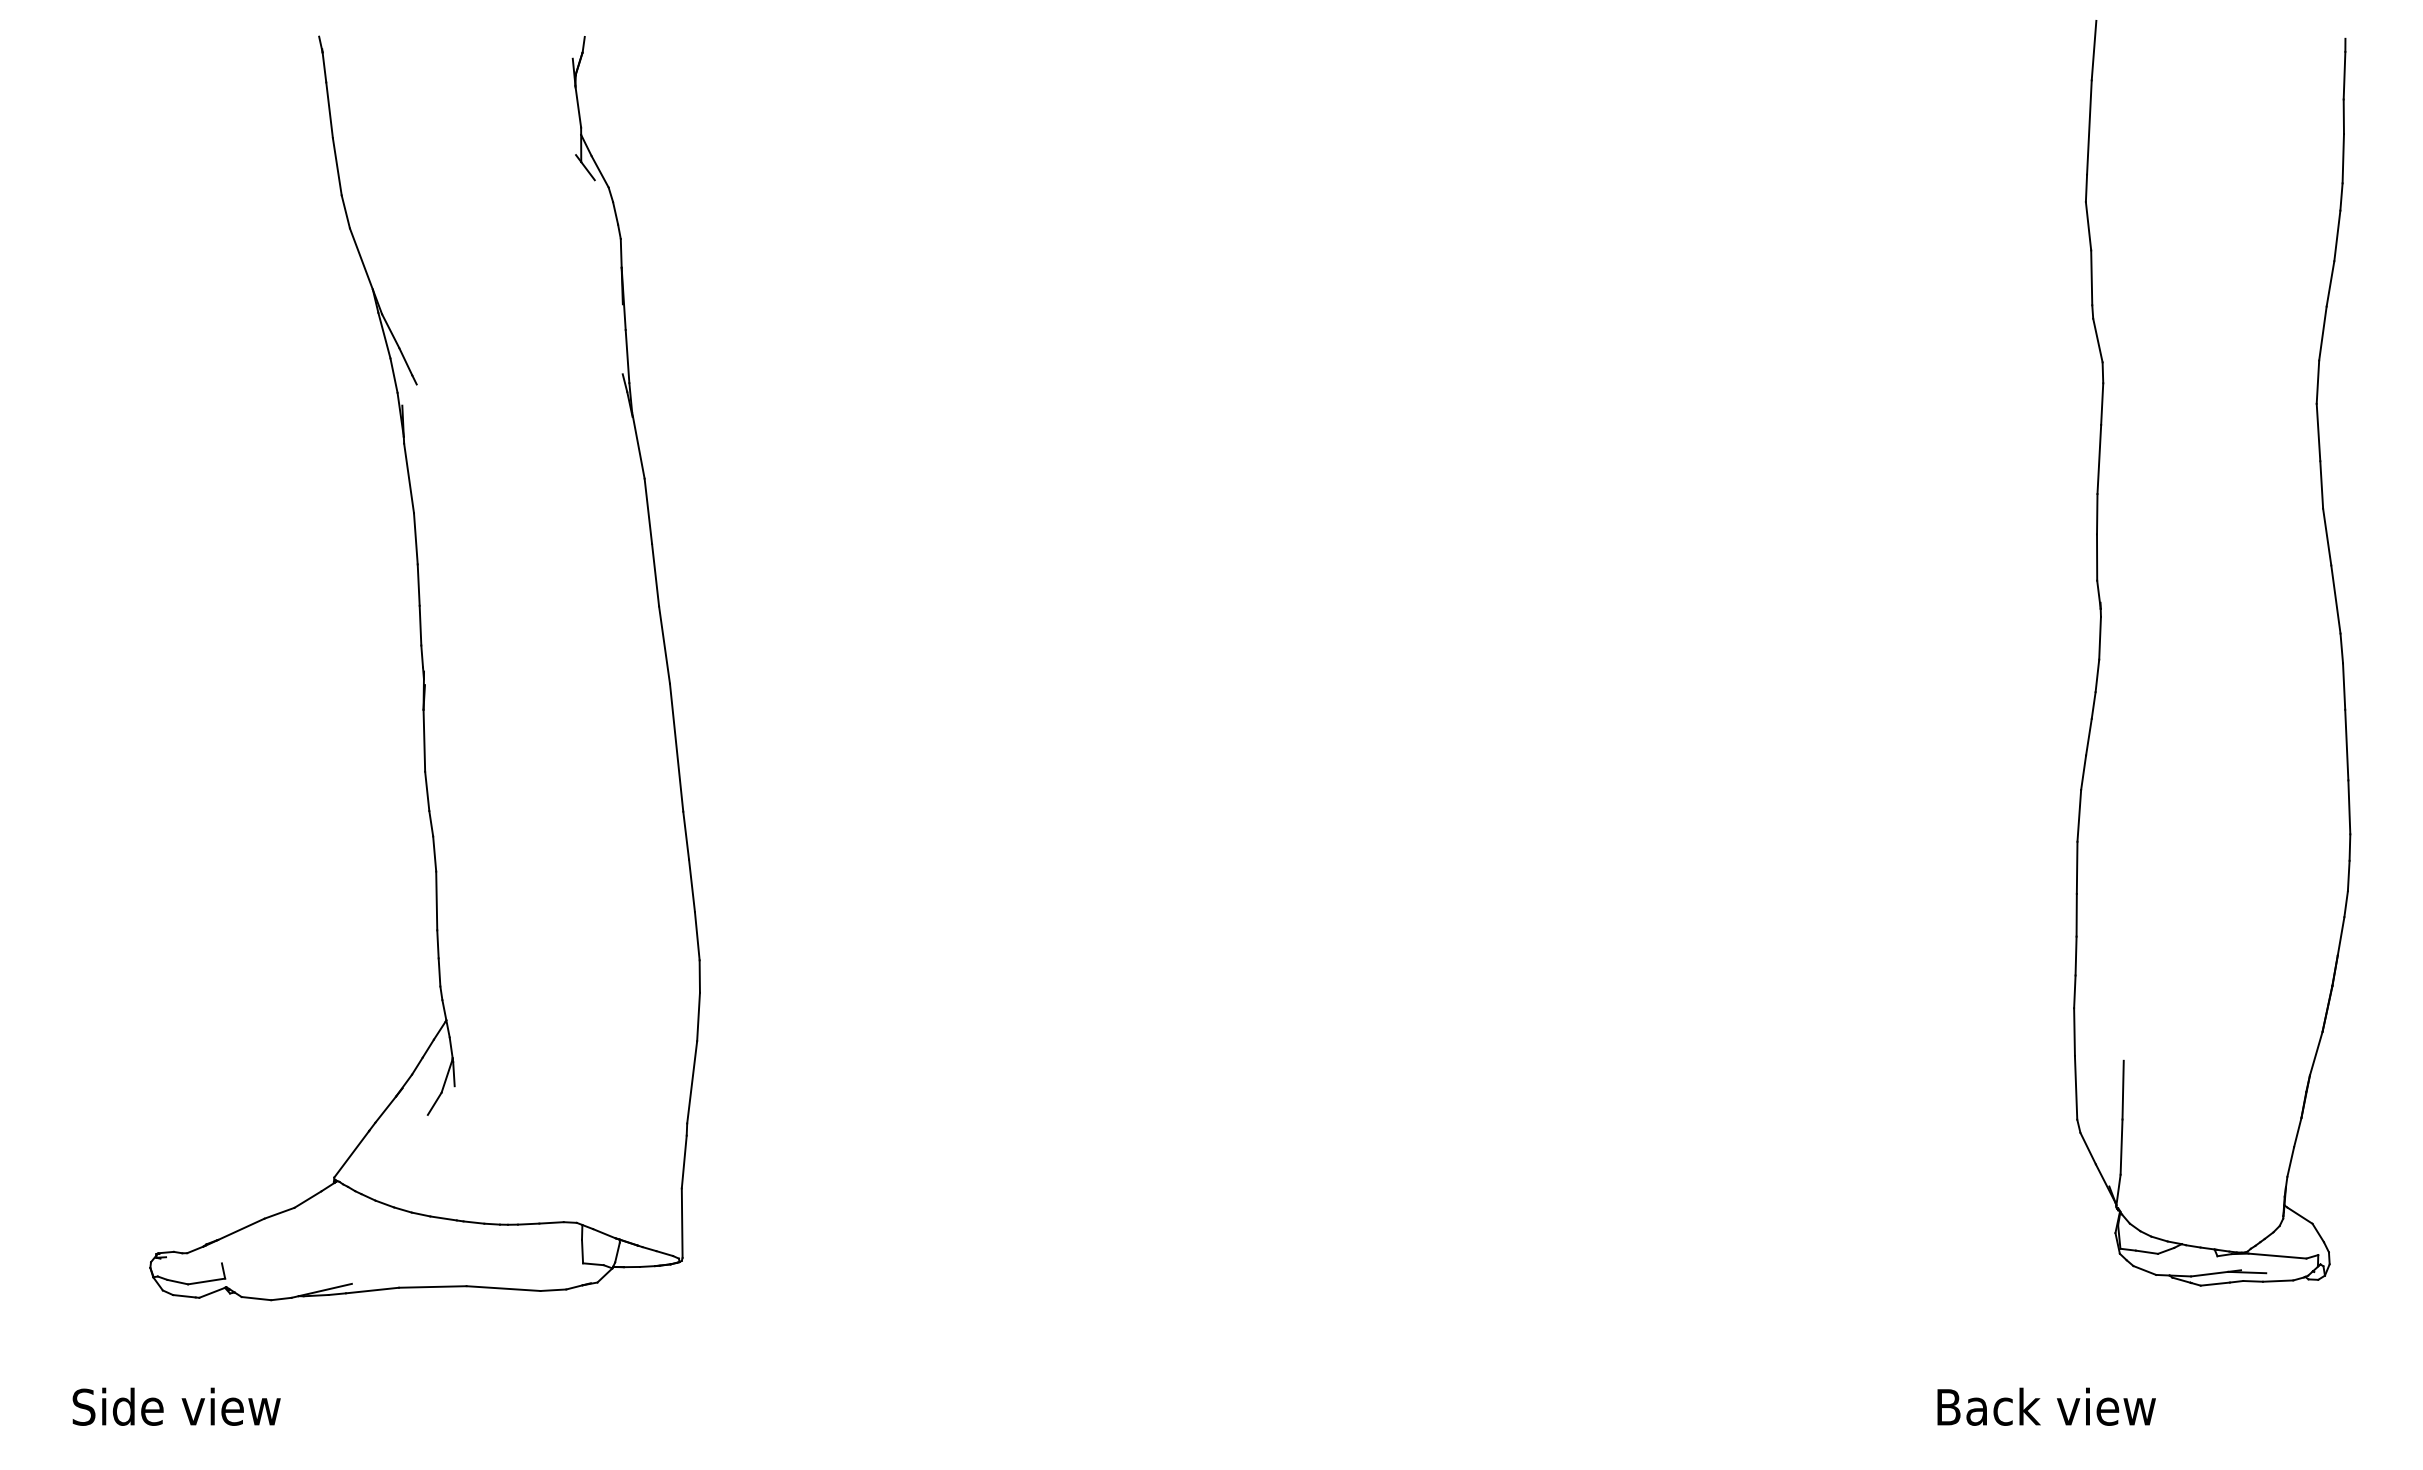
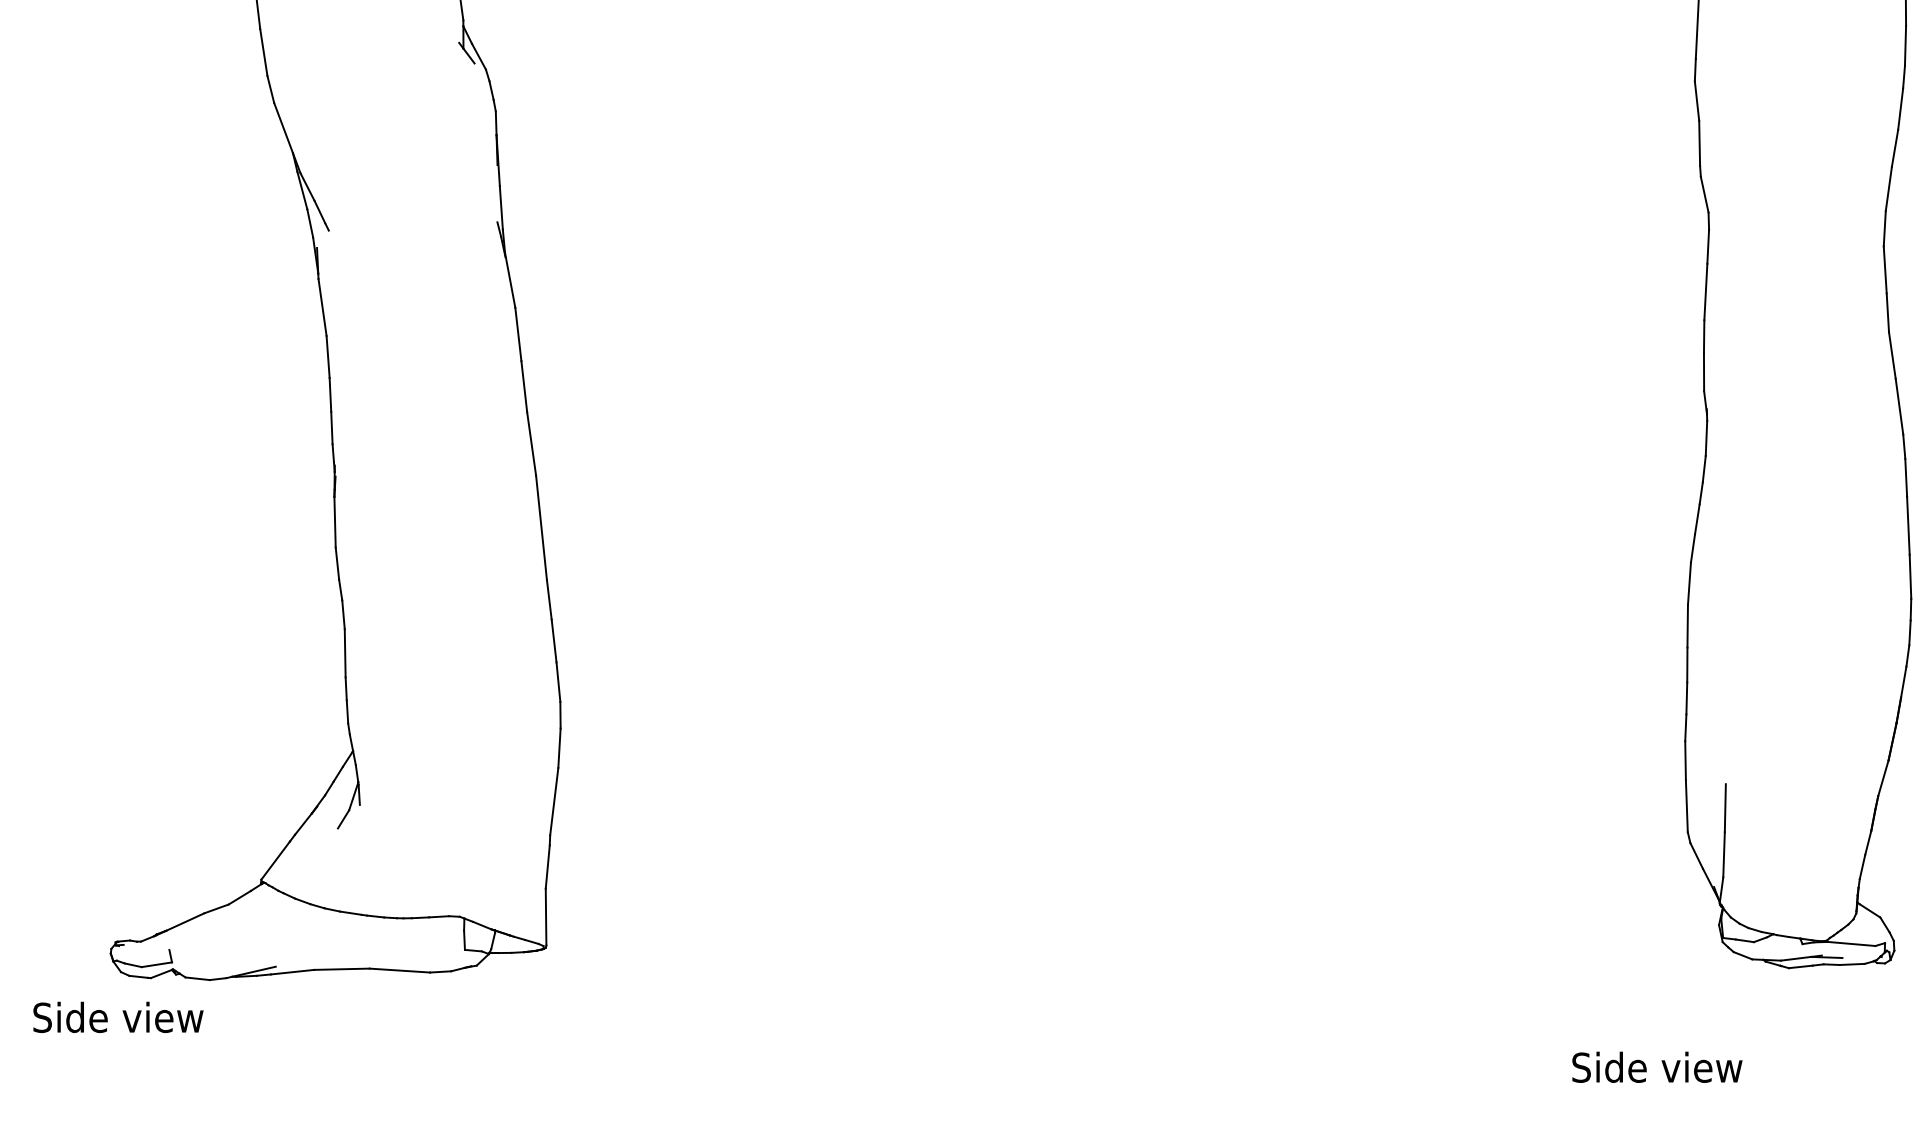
text: (176, 1406) -> (118, 1017), moved
text: (2045, 1406) -> (1661, 1067), Back view -> Side view

